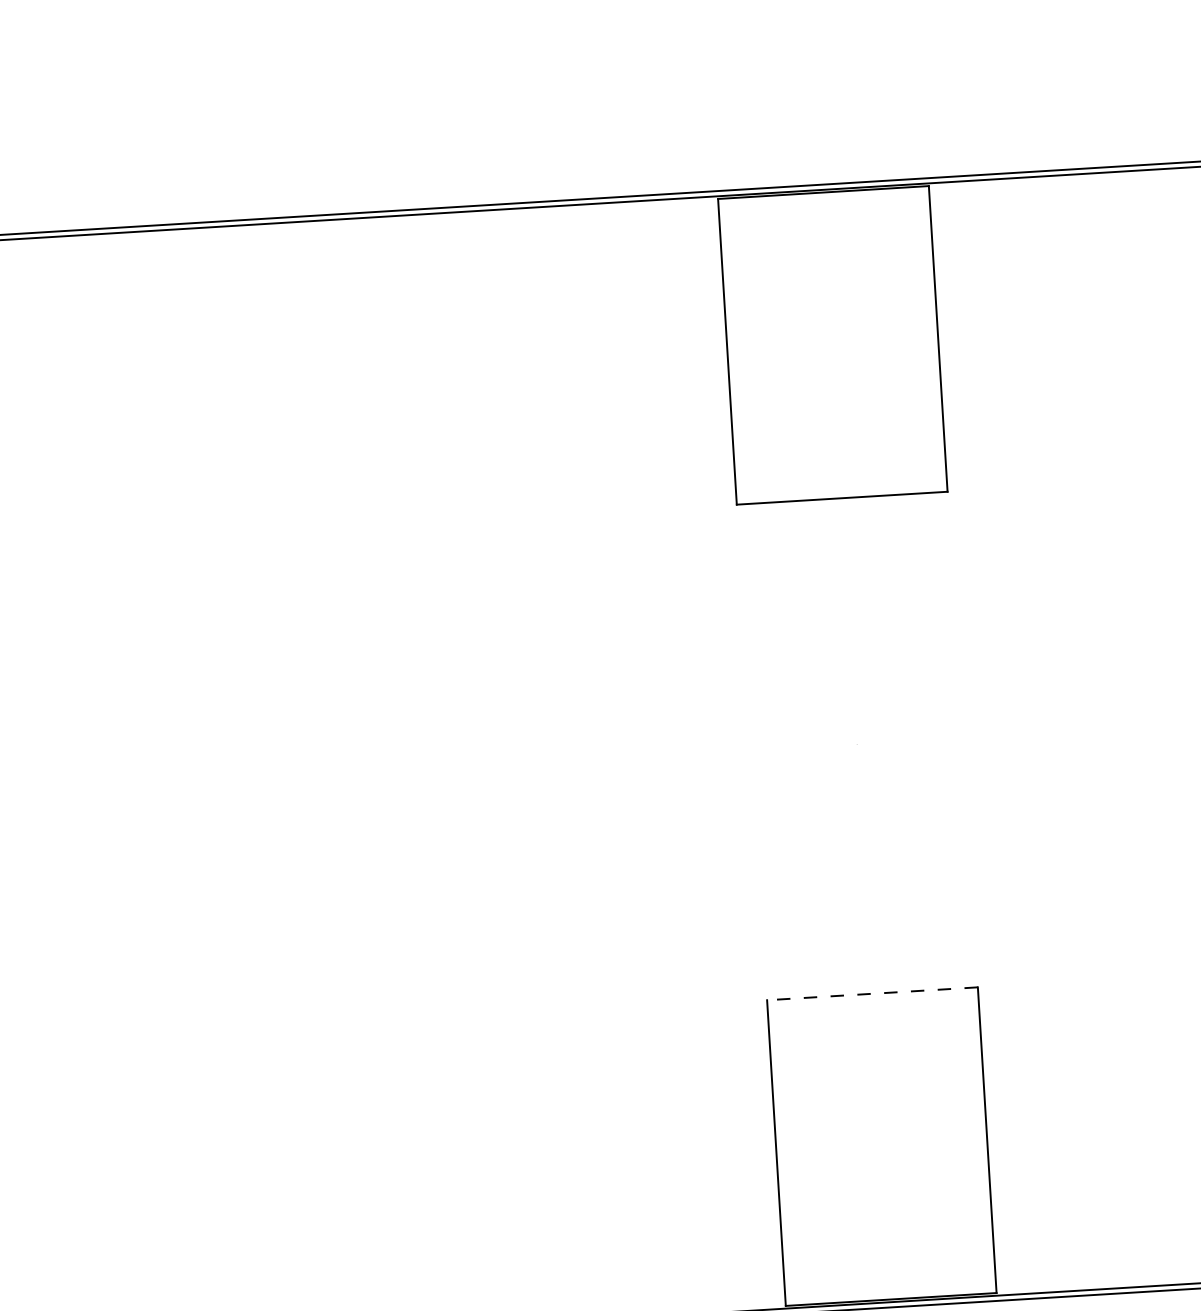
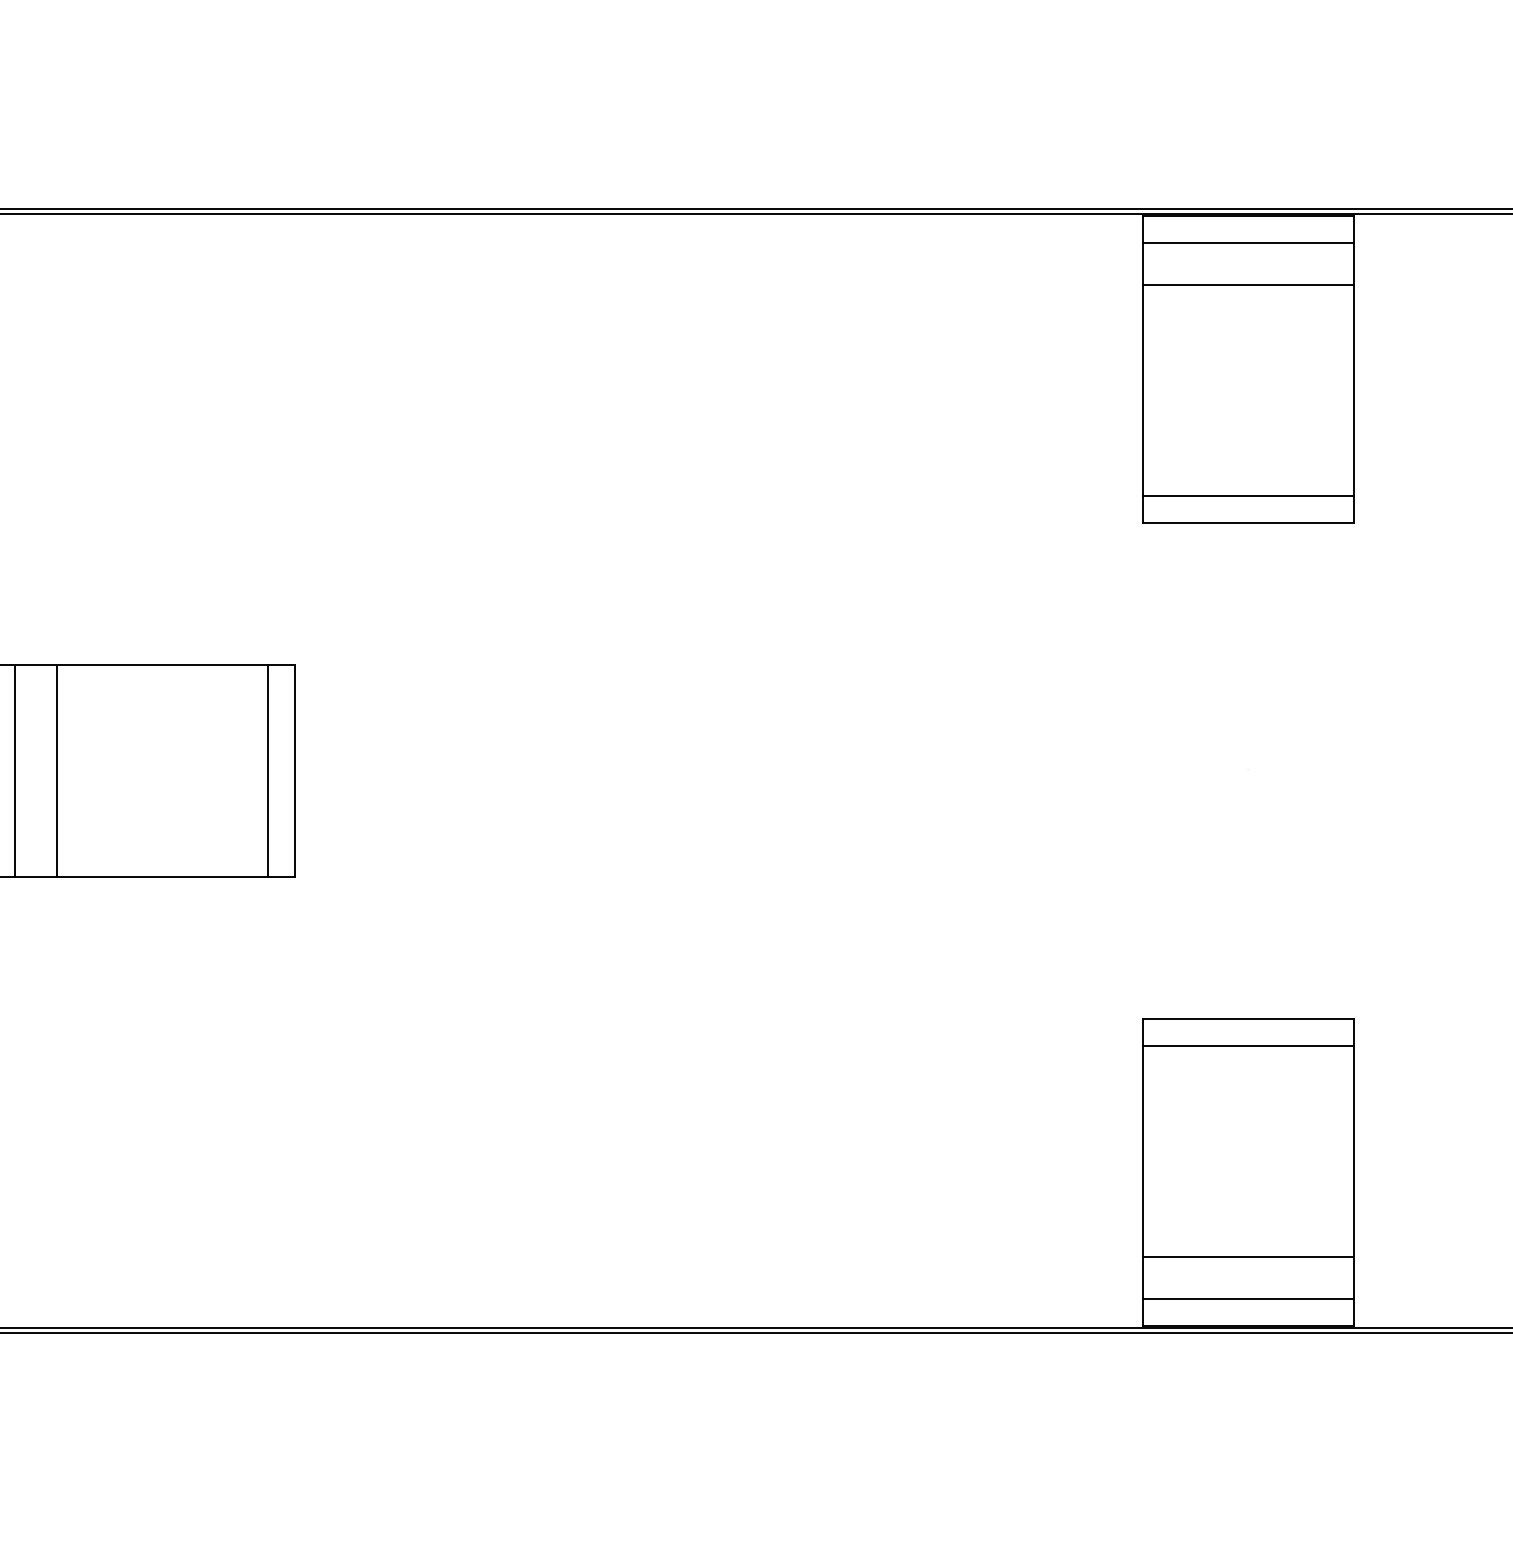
line: (824, 218) -> (1247, 242), added
line: (827, 261) -> (1247, 285), added
line: (839, 472) -> (1247, 496), added
line: (872, 994) -> (1248, 1019), dashed -> solid
line: (873, 1020) -> (1247, 1045), added
line: (886, 1230) -> (1247, 1256), added
line: (888, 1273) -> (1247, 1299), added

